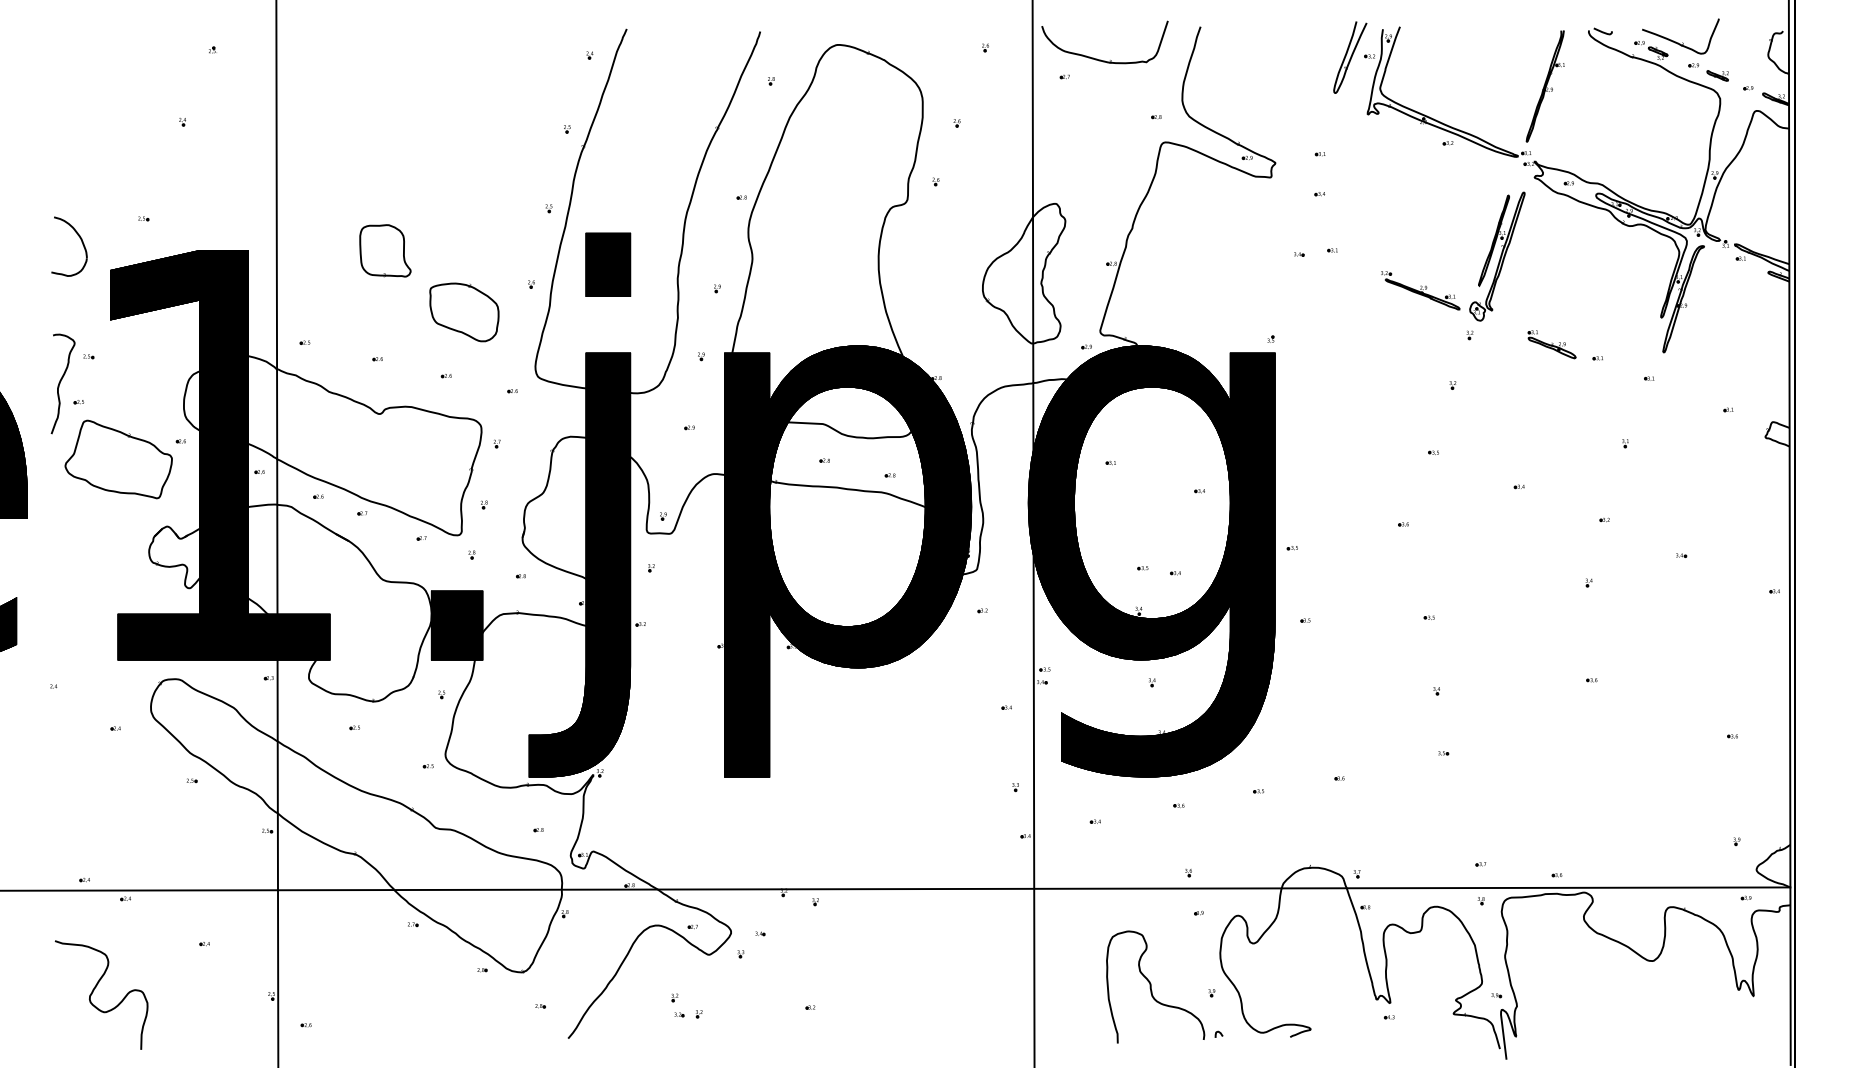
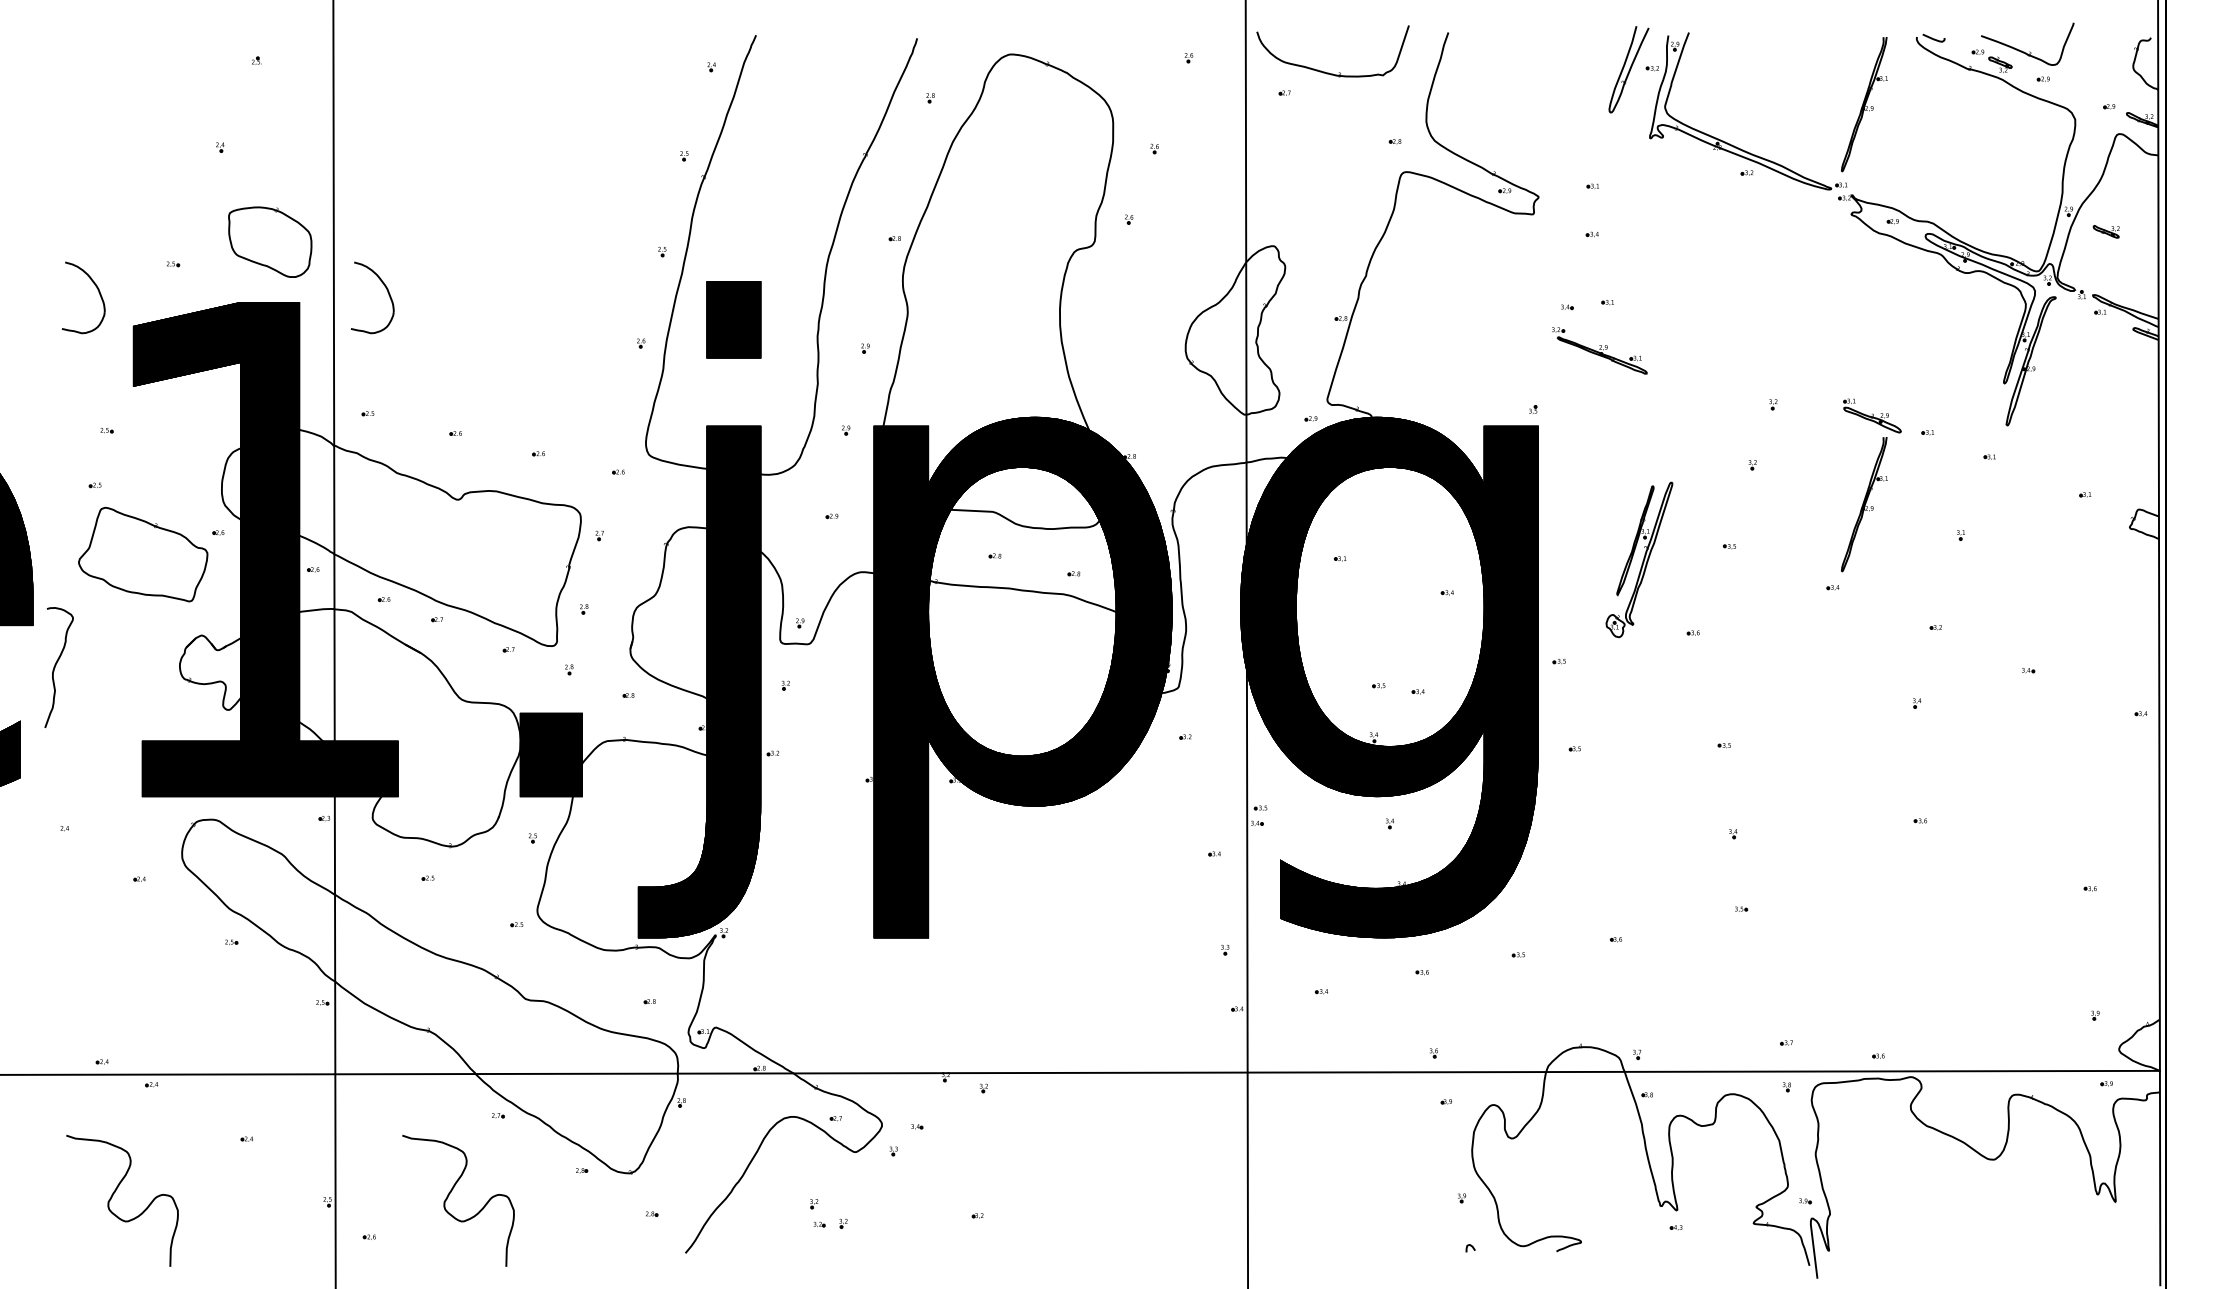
part: (1717, 75) -> (2105, 231), moved
part: (320, 240) -> (386, 290), added
part: (385, 250) -> (464, 302), removed
part: (1497, 256) -> (1639, 559), moved
part: (1420, 290) -> (1599, 350), moved
part: (464, 311) -> (270, 241), moved
curve: (60, 382) -> (56, 665), moved
part: (1545, 417) -> (1864, 504), added
curve: (1151, 987) -> (1389, 1191), removed
curve: (372, 990) -> (449, 1195), added

